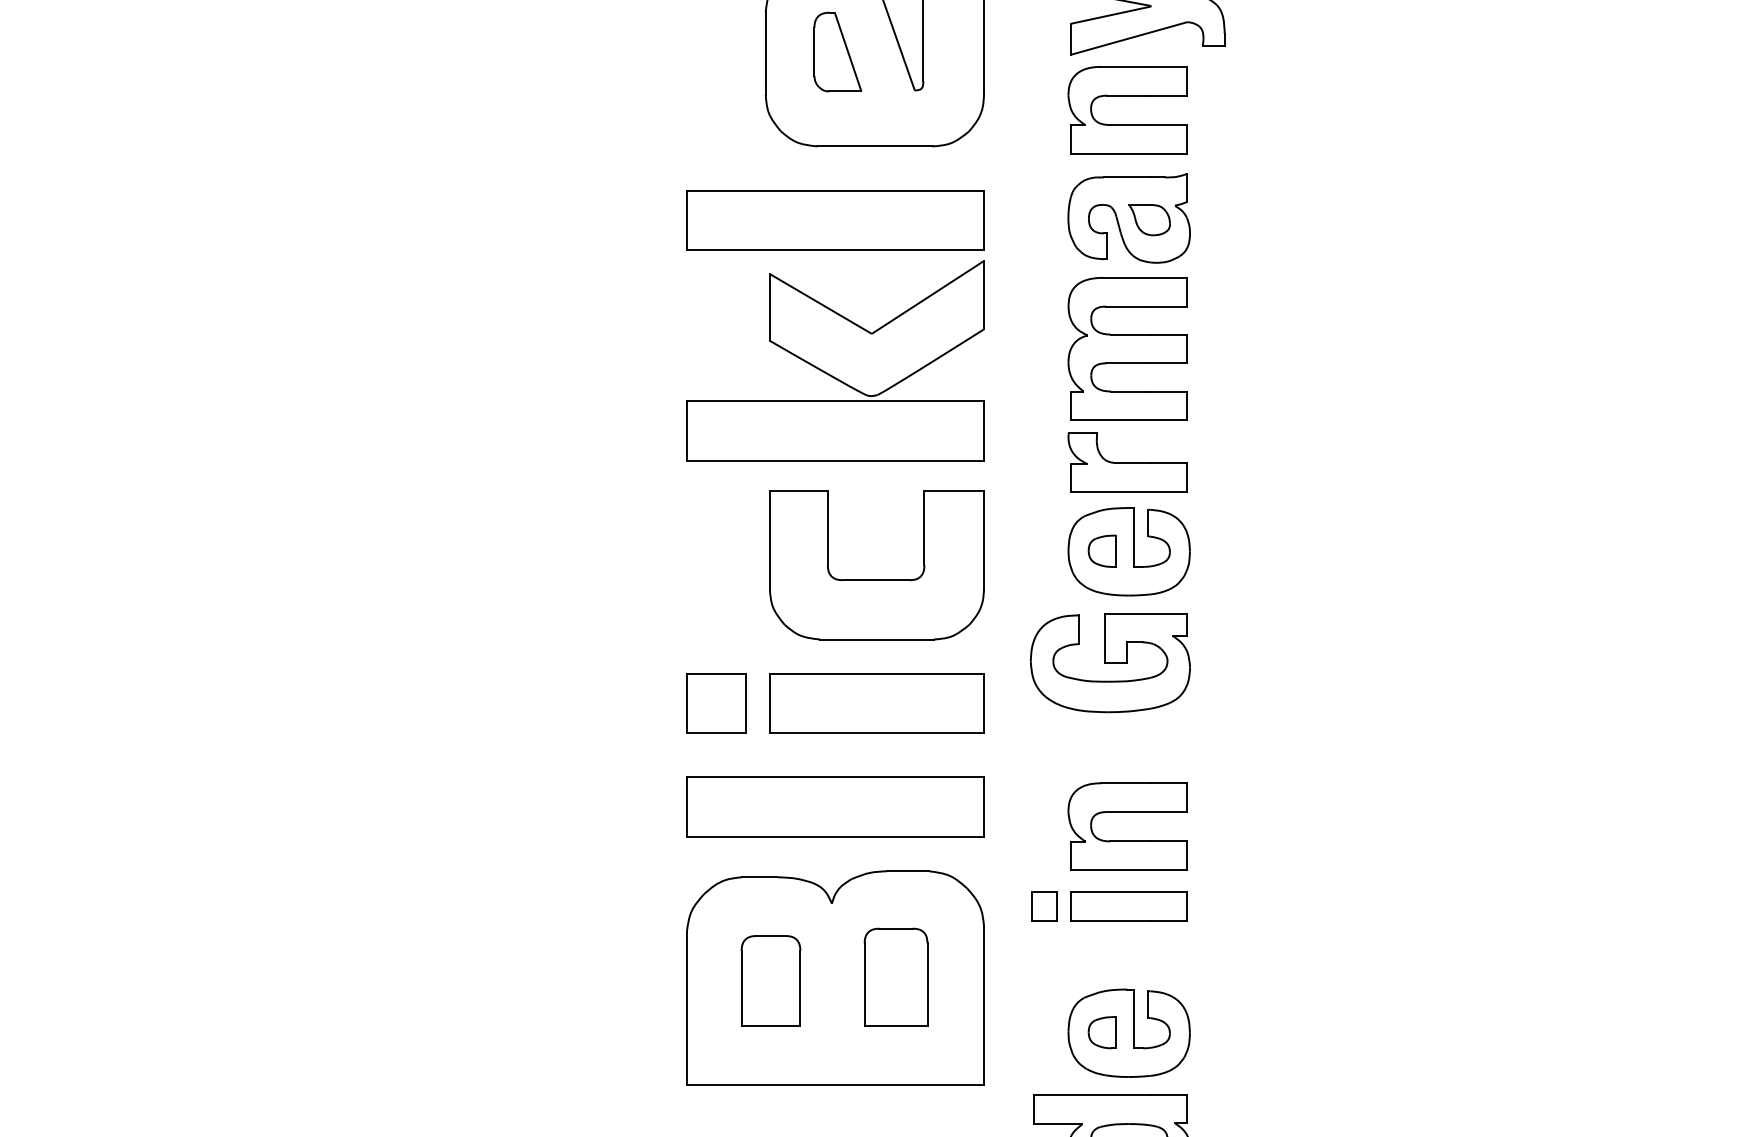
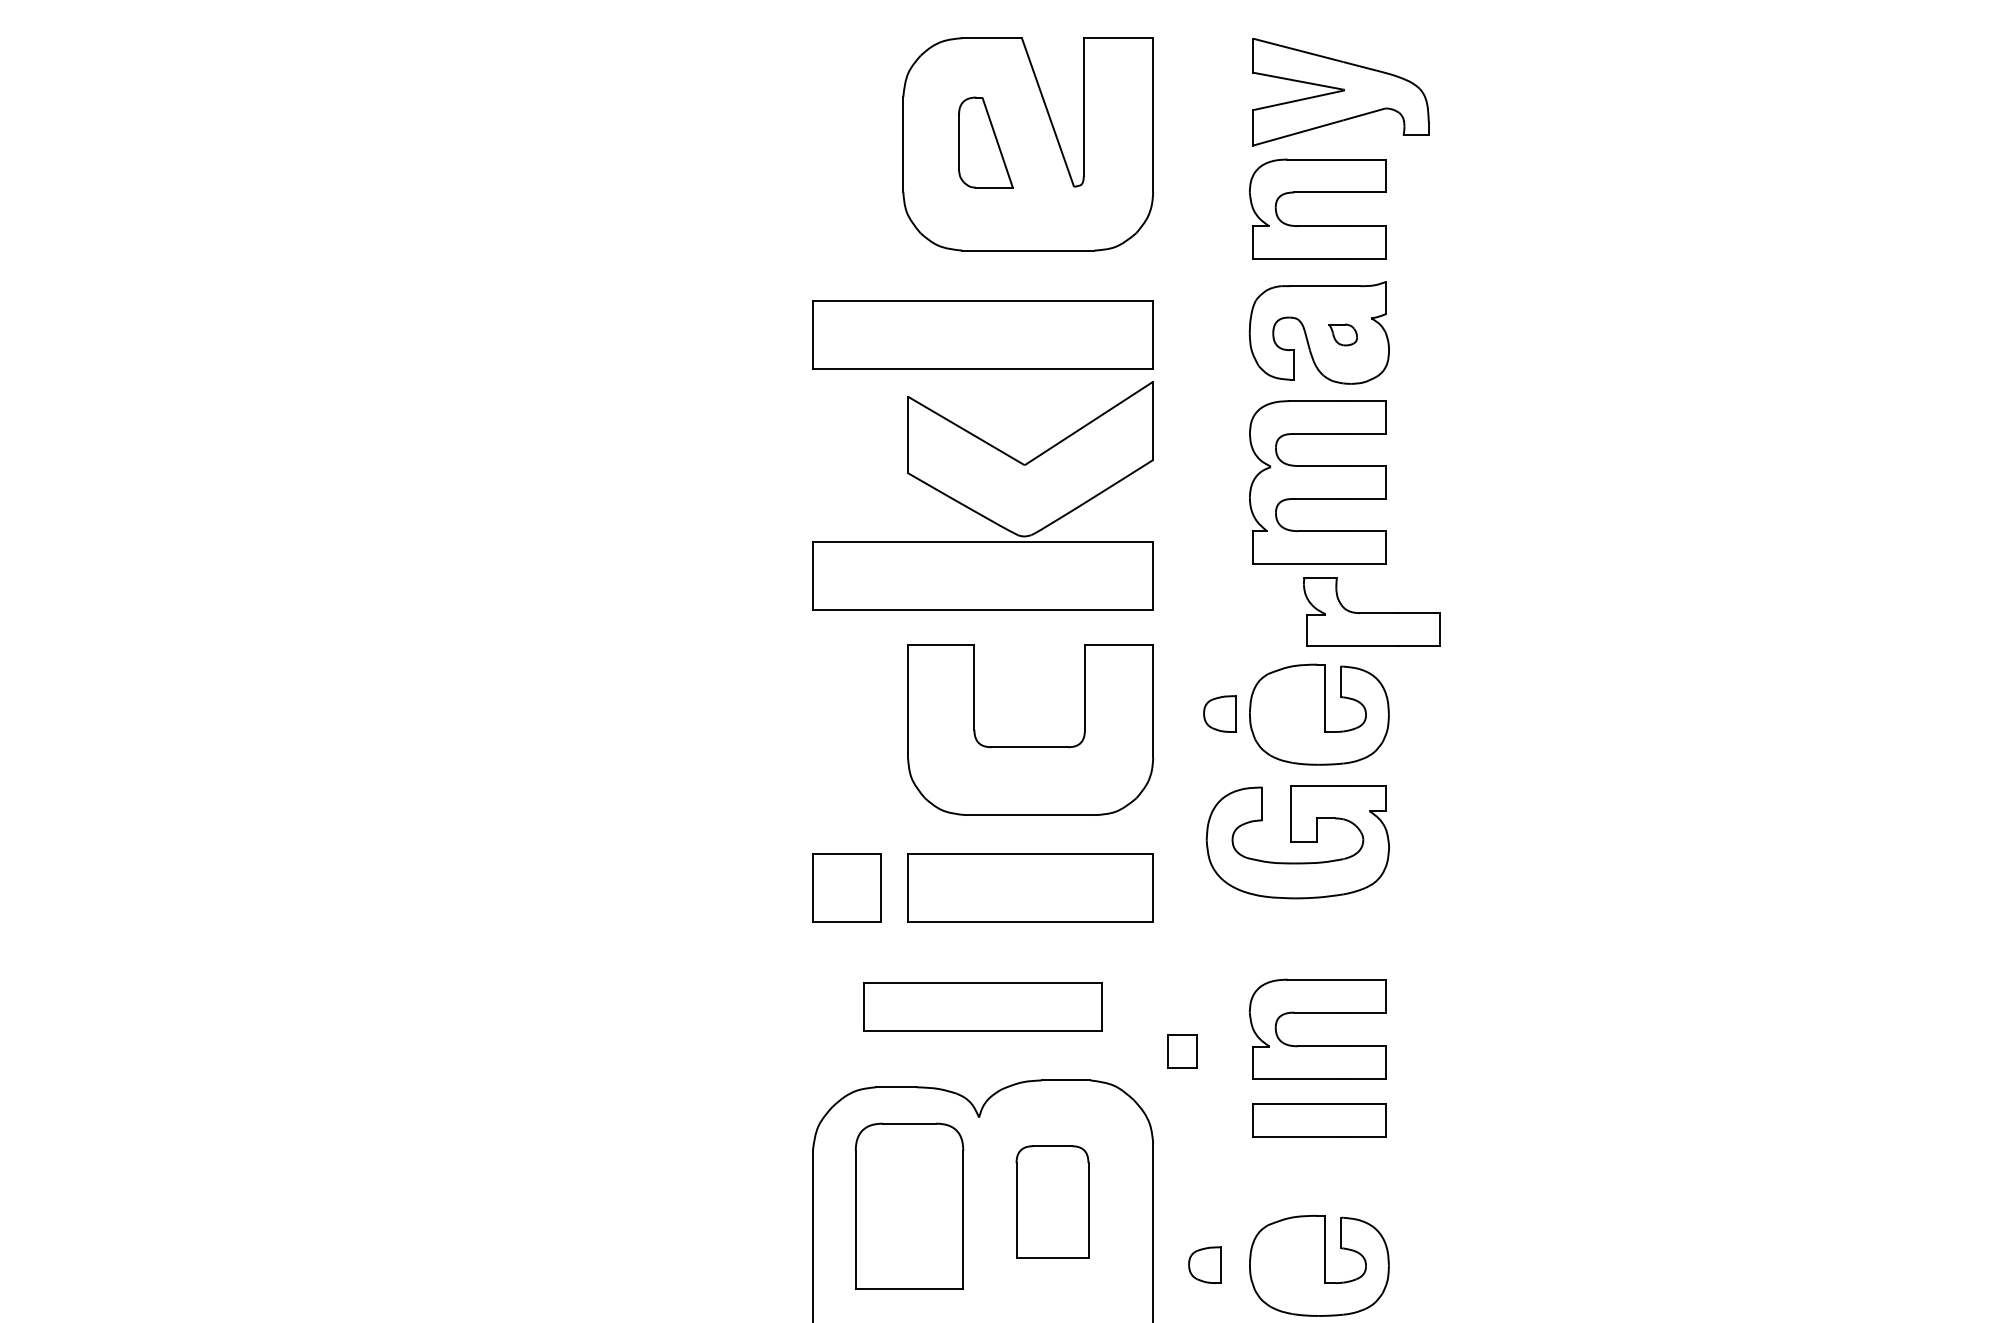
part: (1150, 219) -> (1343, 334), size x0.6
part: (1127, 461) -> (1371, 611), moved
part: (1102, 550) -> (1219, 713), moved
part: (834, 806) -> (982, 1006), size x0.7
part: (1044, 906) -> (1182, 1051), moved
part: (770, 980) -> (908, 1205), size x1.6
part: (1102, 1032) -> (1204, 1264), moved

